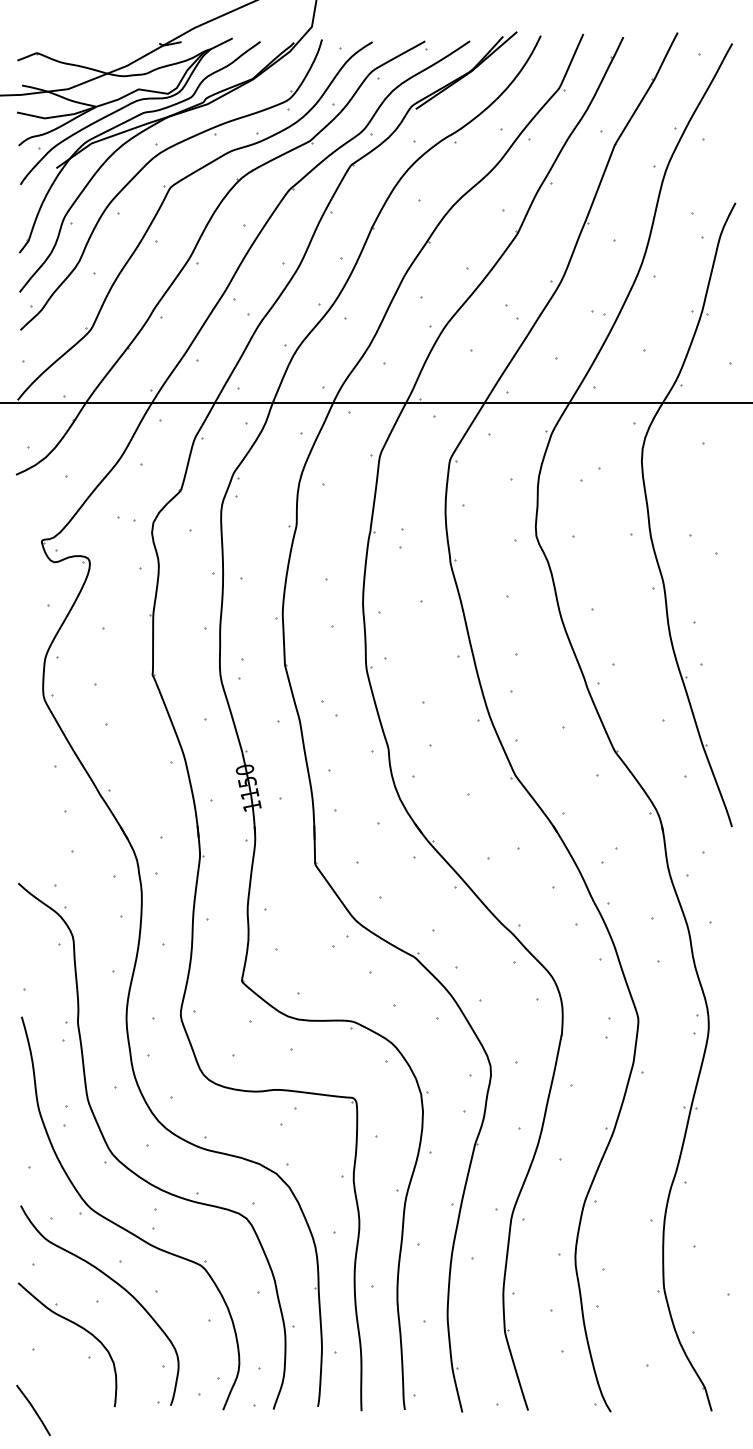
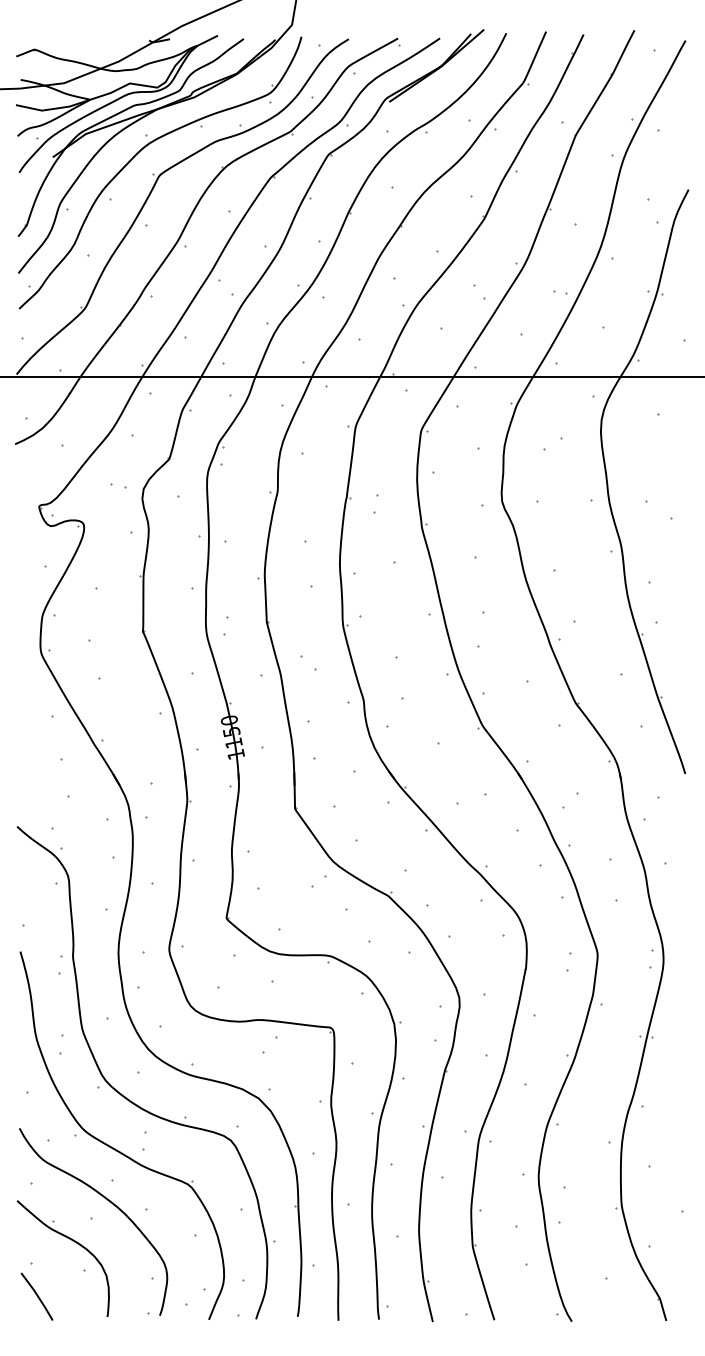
line: (33, 1410) -> (37, 1296), moved

